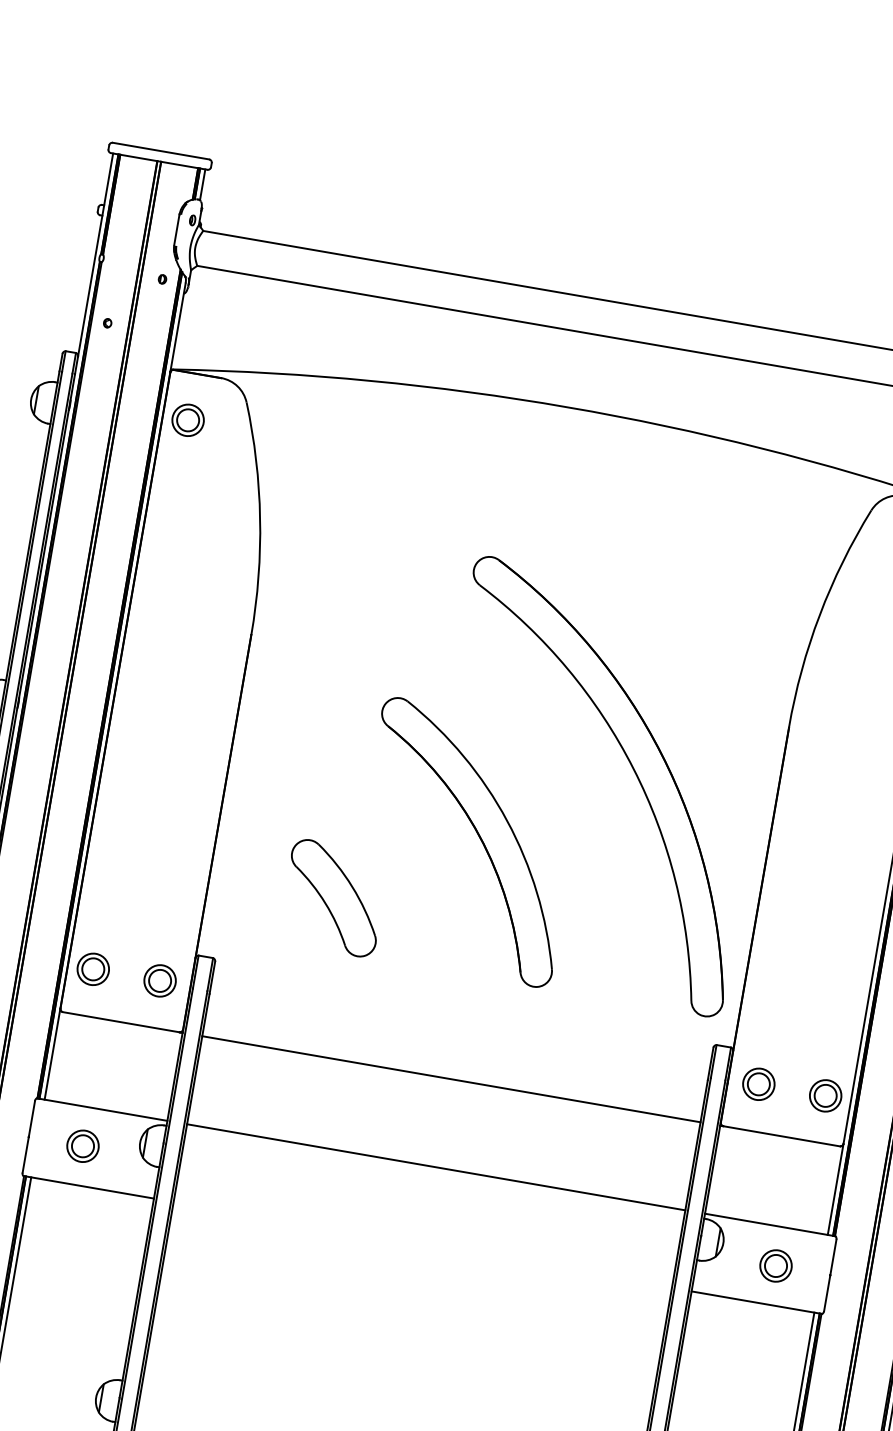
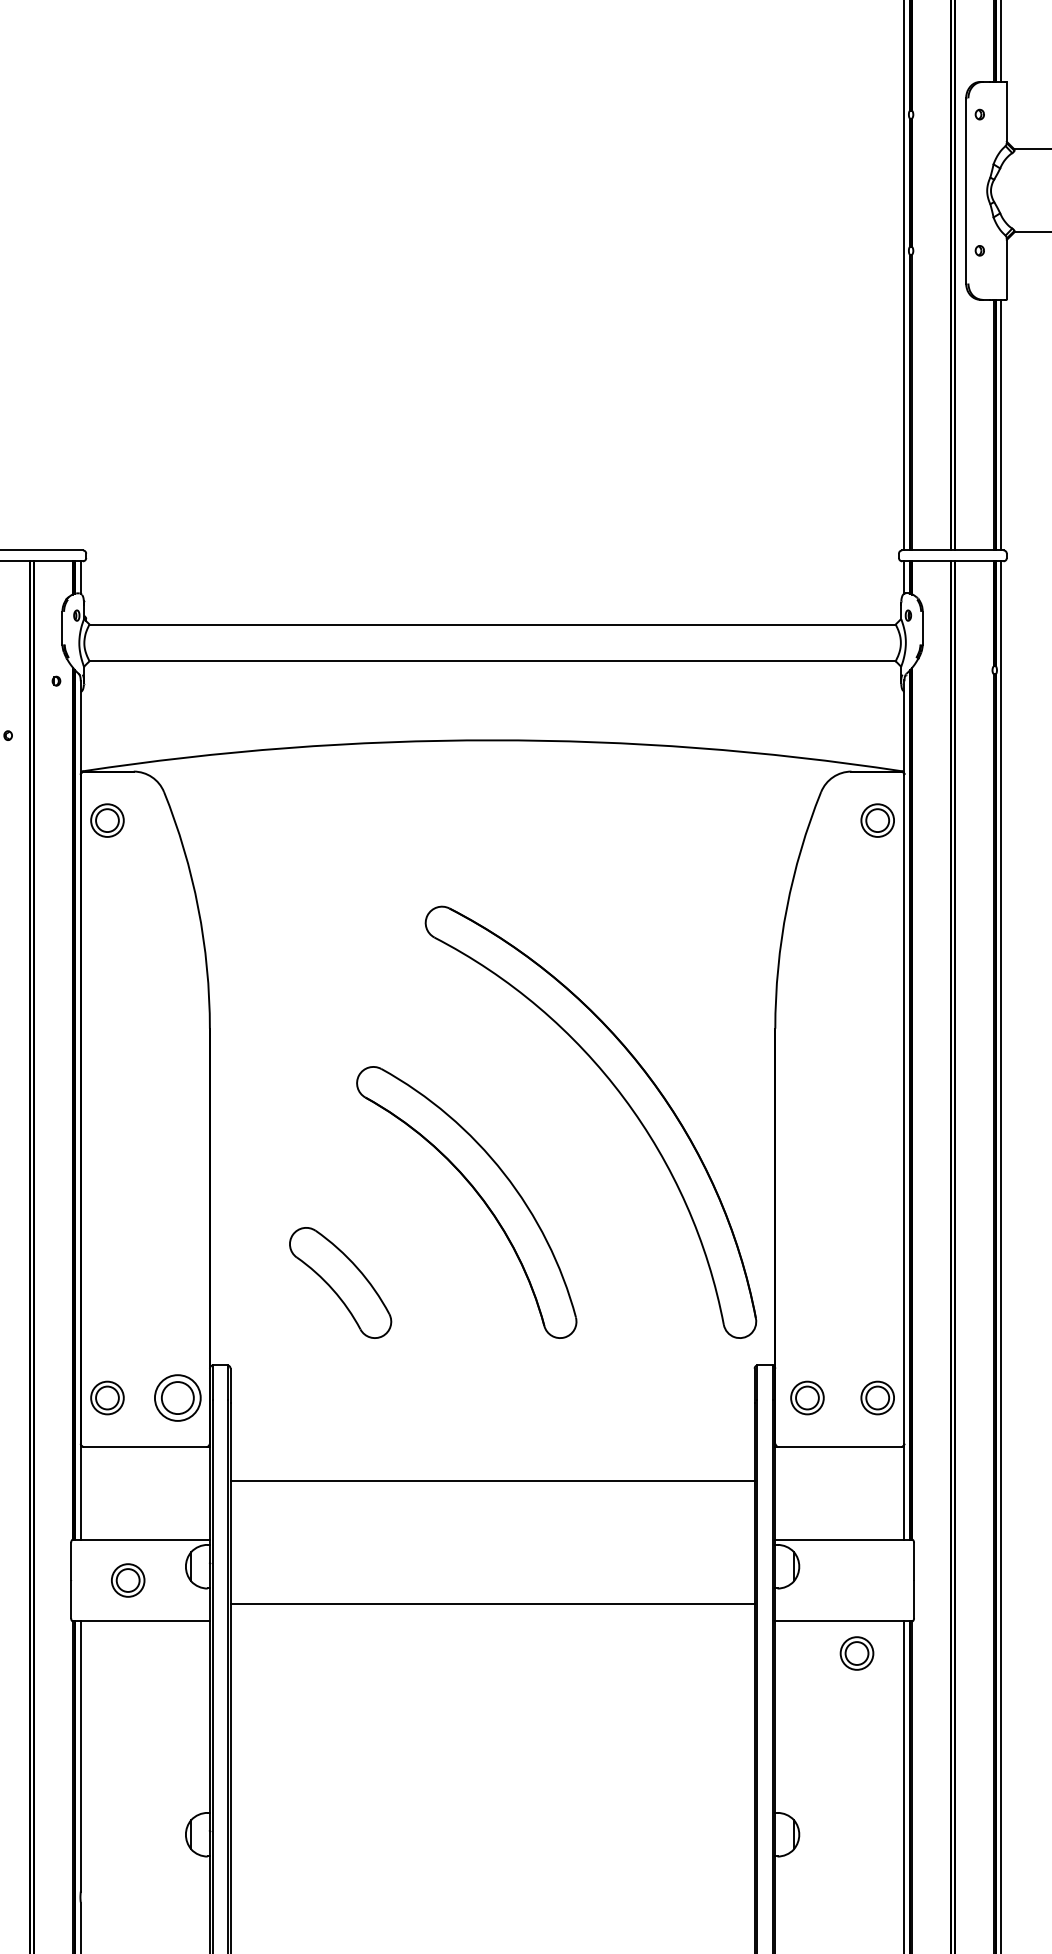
part: (159, 980) -> (177, 1397), size x1.4
line: (451, 1079) -> (492, 1481), moved
line: (436, 1167) -> (492, 1603), moved
part: (775, 1265) -> (856, 1653), moved

